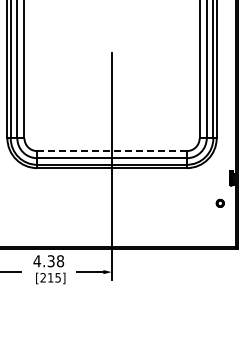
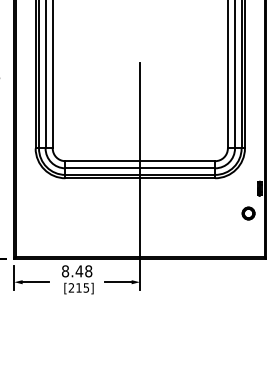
line: (112, 151) -> (140, 161), dashed -> solid
part: (220, 203) -> (248, 213), size x1.67
text: (44, 261) -> (72, 271), 4.38 -> 8.48

